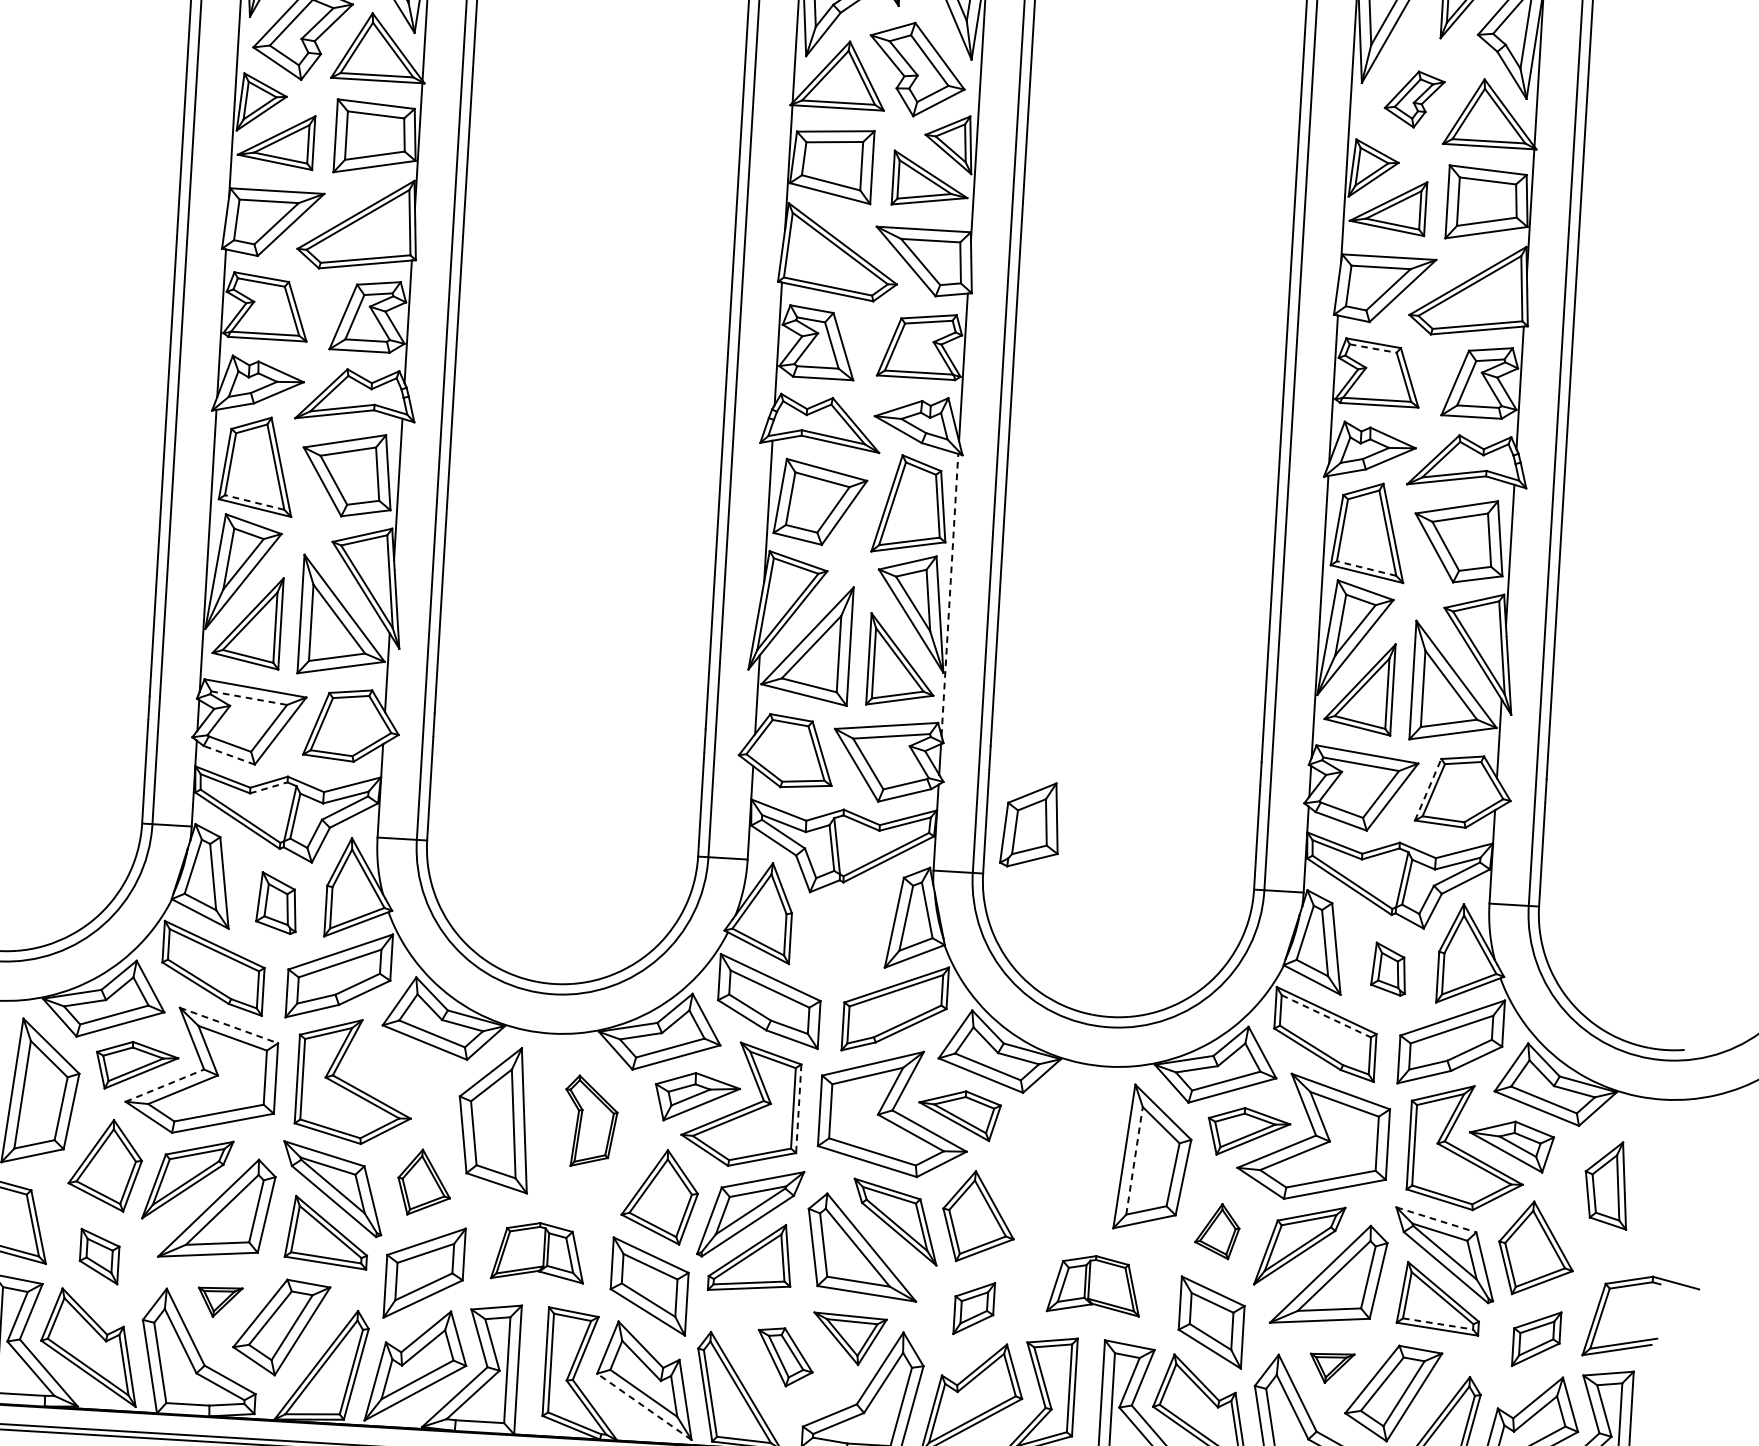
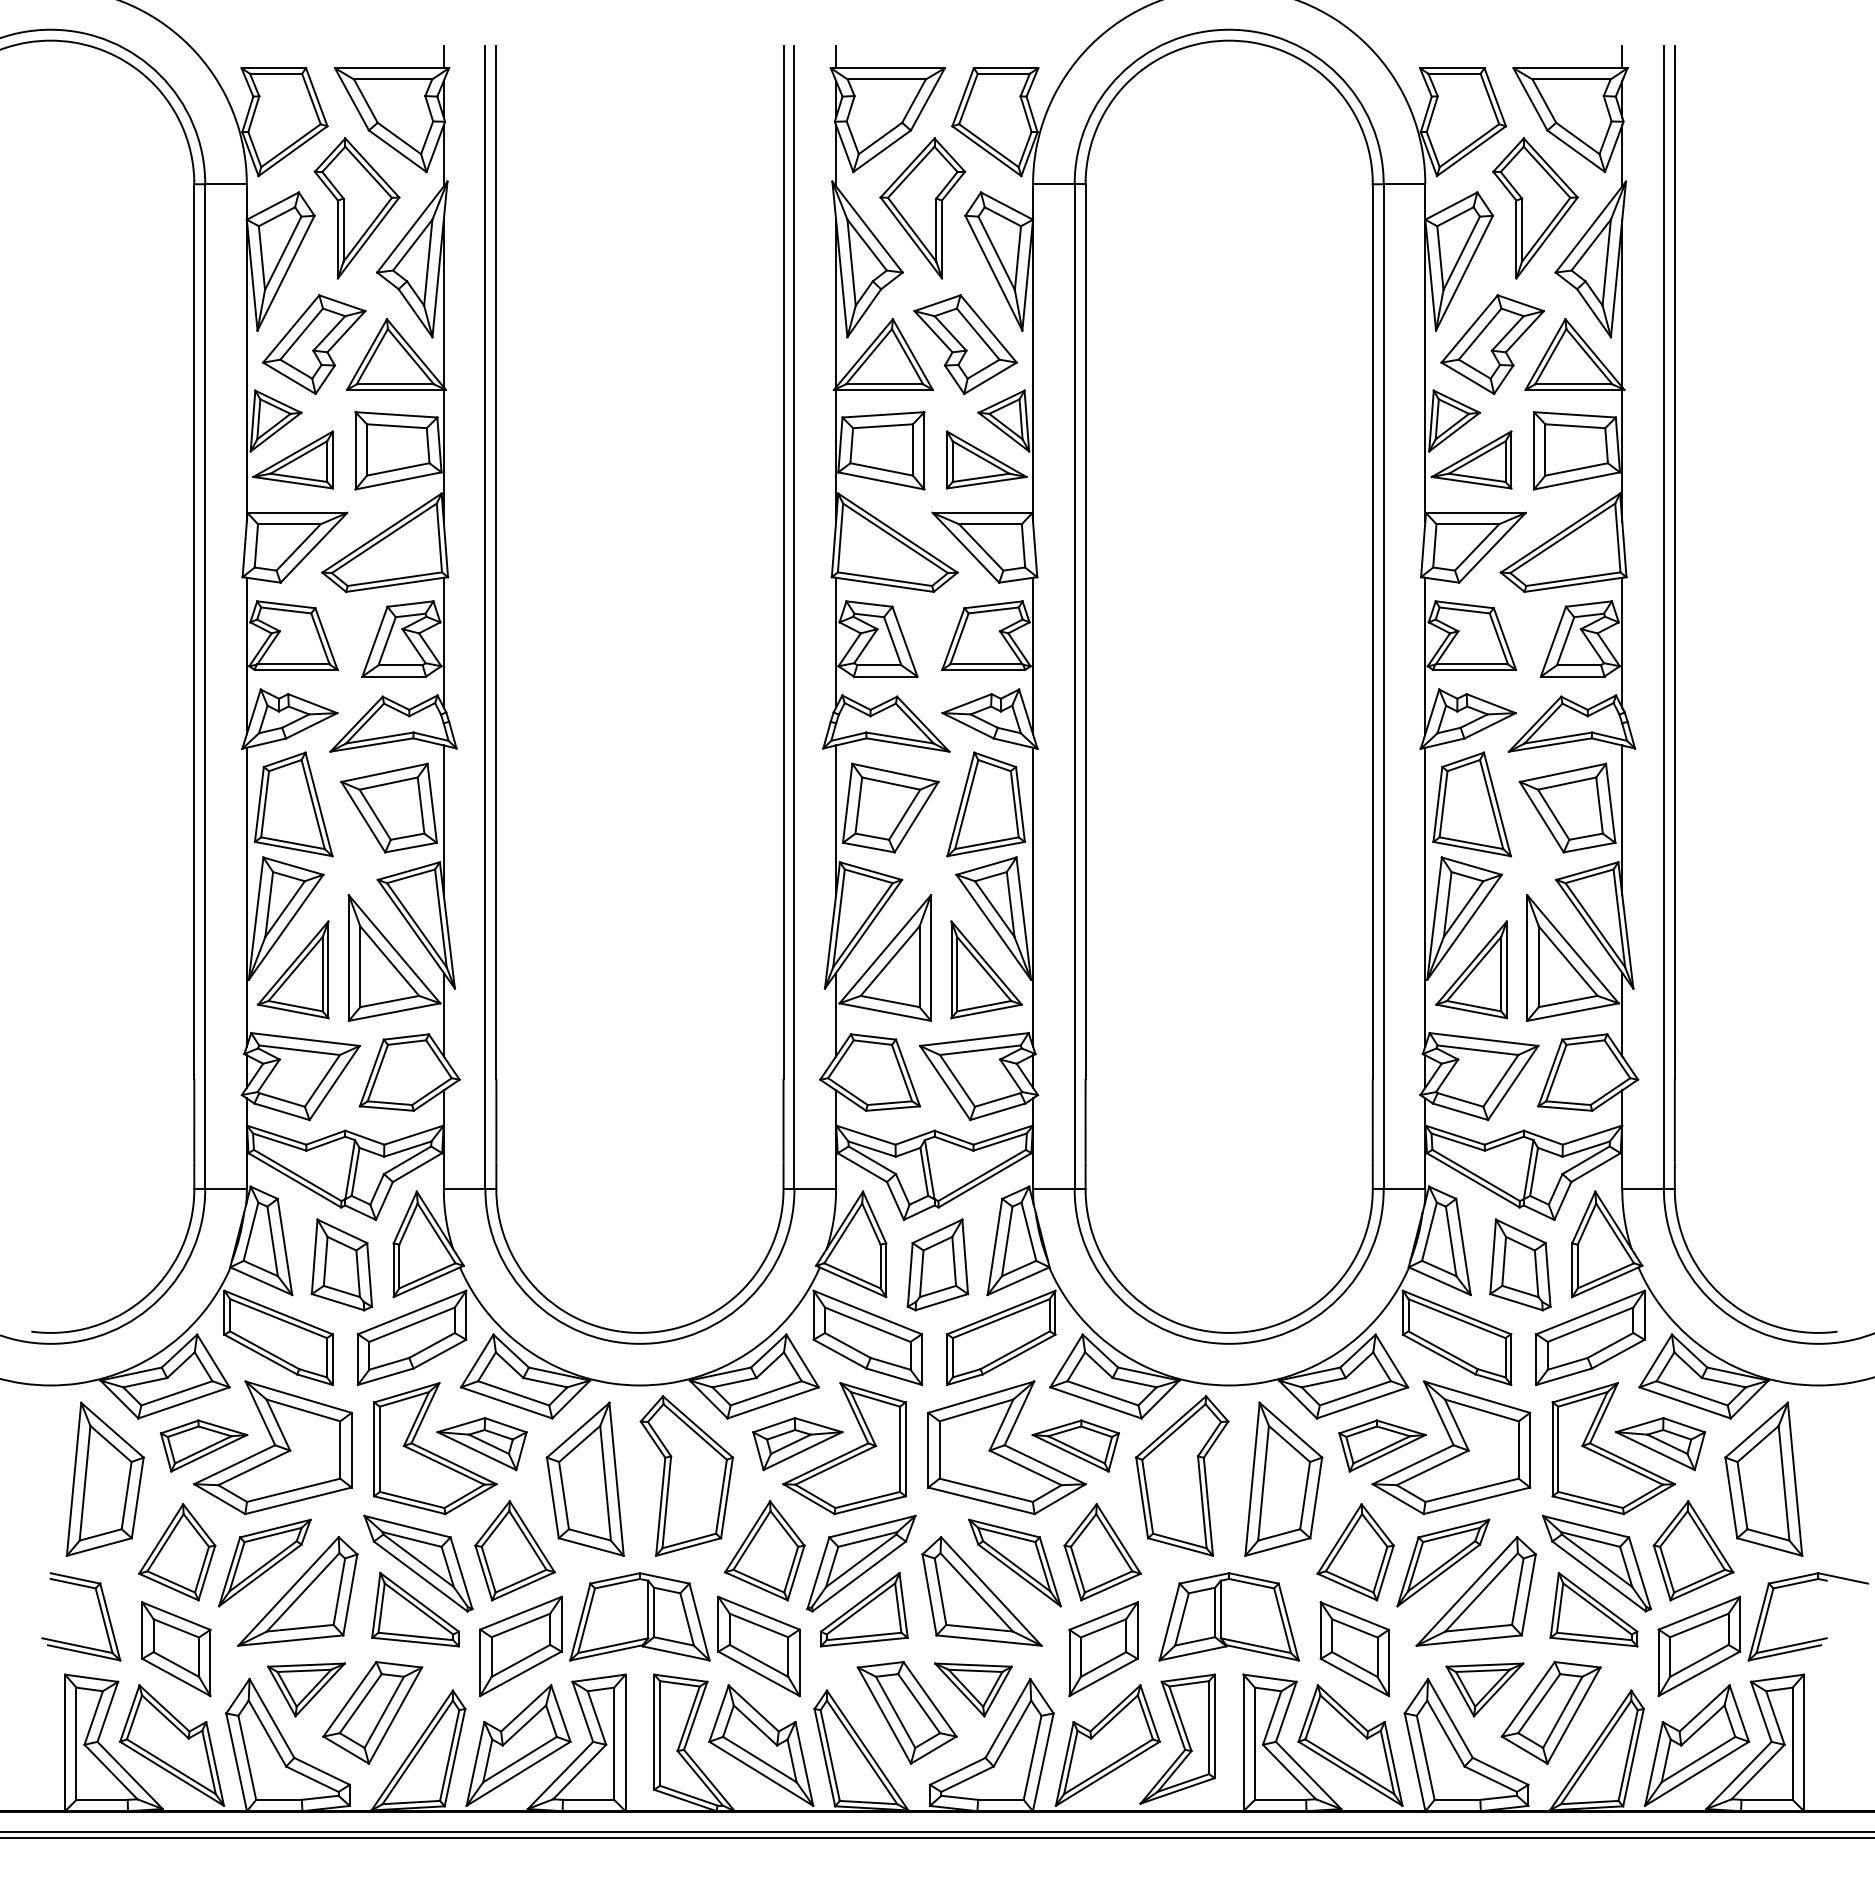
part: (1414, 99) -> (1492, 344), size x1.67
line: (1374, 348) -> (1465, 610), dashed -> solid
line: (254, 502) -> (292, 843), dashed -> solid
line: (1365, 568) -> (1470, 843), dashed -> solid
line: (950, 594) -> (1033, 896), dashed -> solid
line: (249, 698) -> (299, 1050), dashed -> solid
line: (229, 755) -> (282, 1111), dashed -> solid
line: (268, 787) -> (325, 1143), dashed -> solid
line: (1428, 789) -> (1550, 1072), dashed -> solid
part: (1030, 824) -> (937, 1264), moved
part: (276, 902) -> (341, 1264), size x1.43
part: (1389, 968) -> (1520, 1264), size x1.67
line: (1326, 1016) -> (1457, 1318), dashed -> solid
line: (229, 1025) -> (299, 1397), dashed -> solid
part: (398, 1080) -> (481, 1444), added
line: (164, 1085) -> (234, 1464), dashed -> solid
line: (798, 1108) -> (905, 1449), dashed -> solid
part: (590, 1121) -> (686, 1475), size x1.67
part: (1058, 1148) -> (1182, 1475), added
line: (1134, 1161) -> (1263, 1483), dashed -> solid
part: (424, 1182) -> (514, 1550), size x1.43
part: (1606, 1184) -> (1763, 1478), size x1.67
line: (1436, 1219) -> (1586, 1526), dashed -> solid
part: (1217, 1231) -> (1355, 1552), size x1.67
part: (538, 1251) -> (639, 1616), size x1.43
part: (99, 1256) -> (176, 1649), size x1.67
part: (1094, 1284) -> (1228, 1616), size x1.43
part: (219, 1301) -> (306, 1689), size x1.67
part: (974, 1308) -> (1103, 1649), size x1.67
line: (1438, 1323) -> (1594, 1636), dashed -> solid
part: (1536, 1339) -> (1699, 1646), size x1.67
part: (784, 1357) -> (906, 1712), size x1.67
part: (1331, 1367) -> (1484, 1689), size x1.67
line: (644, 1406) -> (761, 1773), dashed -> solid

